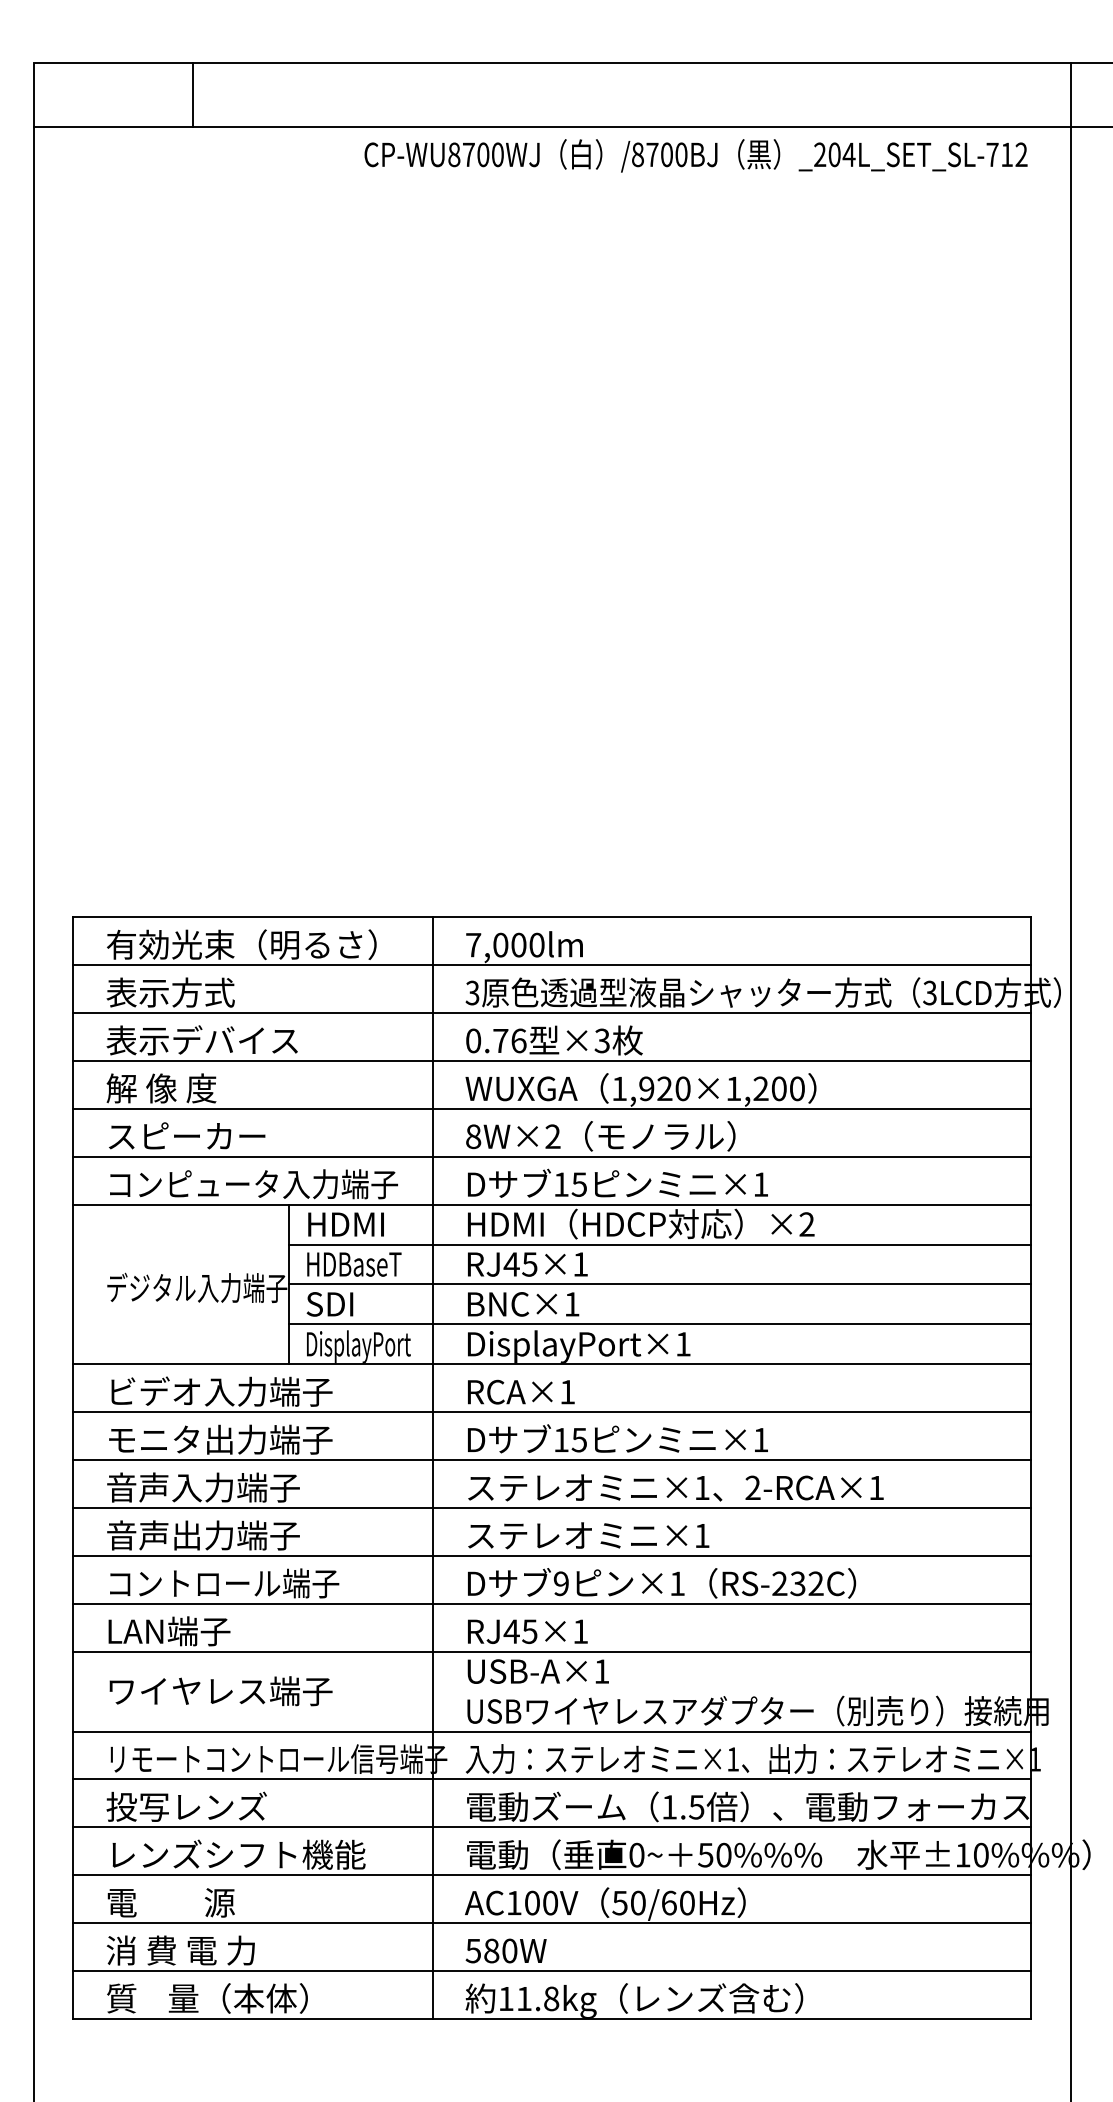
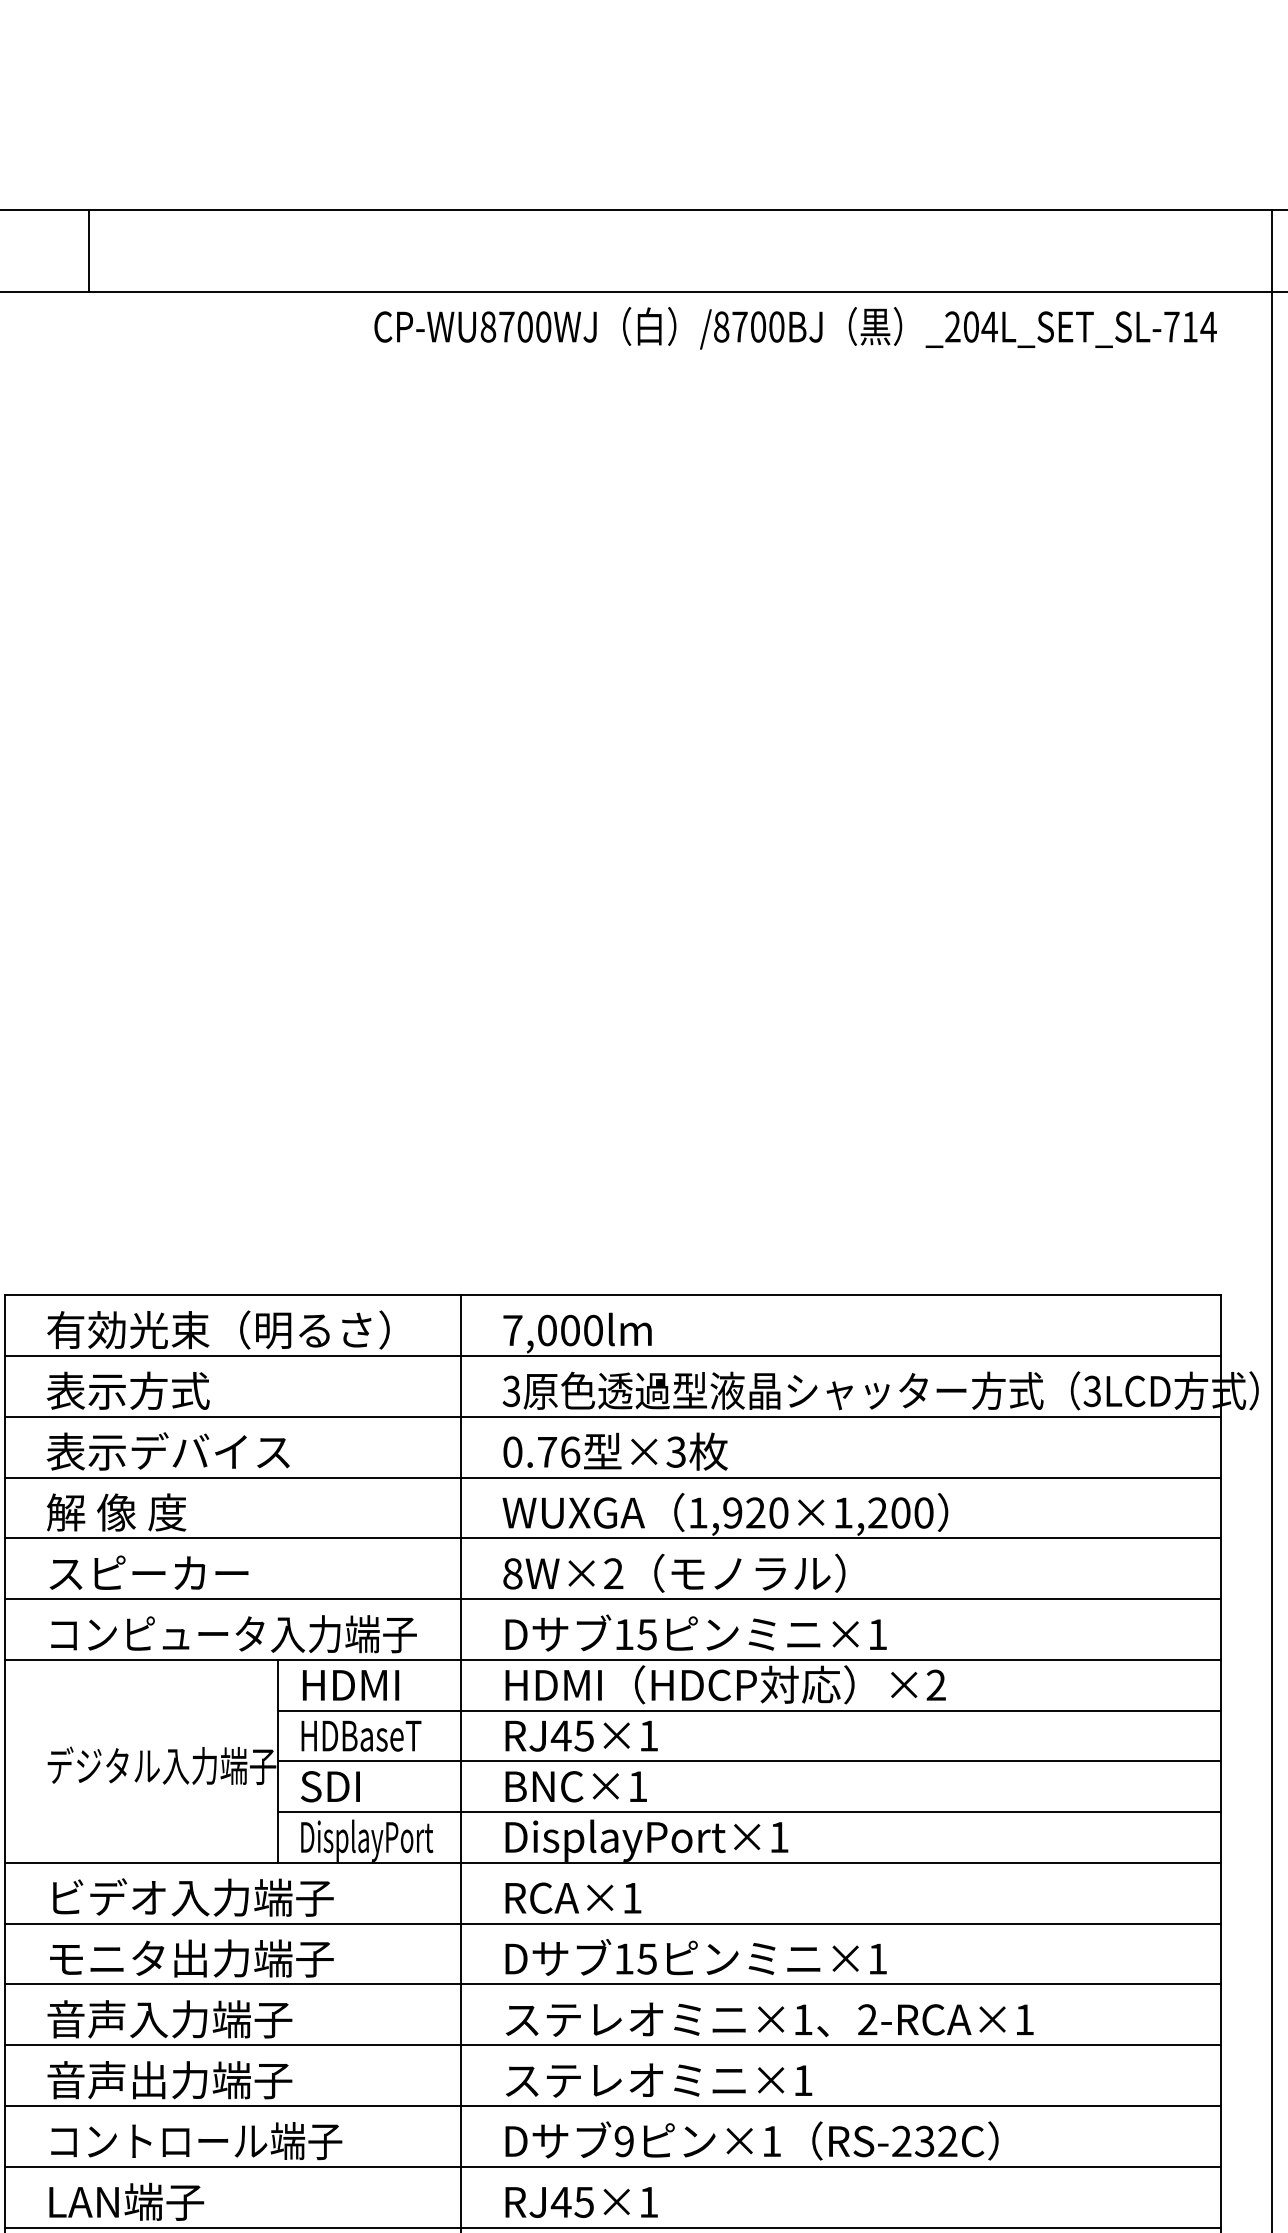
line: (193, 94) -> (89, 250), moved
text: (1021, 154) -> (1208, 326), _204L_SET_SL-712 -> _204L_SET_SL-714

